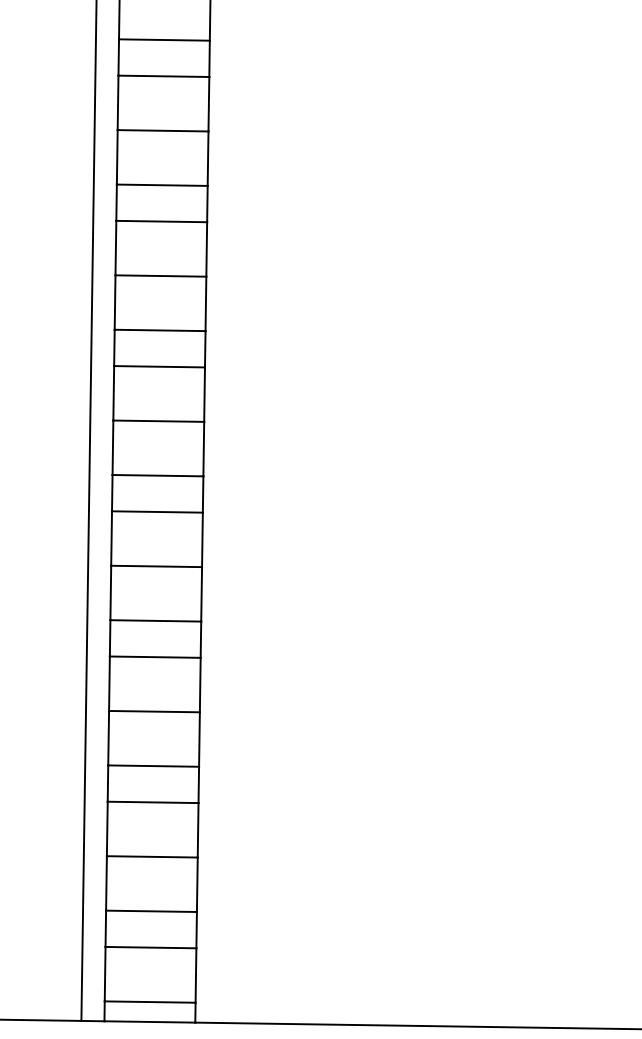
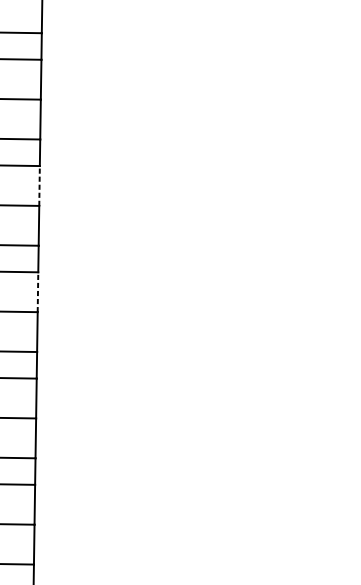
line: (206, 248) -> (39, 185), solid -> dashed
line: (204, 394) -> (37, 292), solid -> dashed

